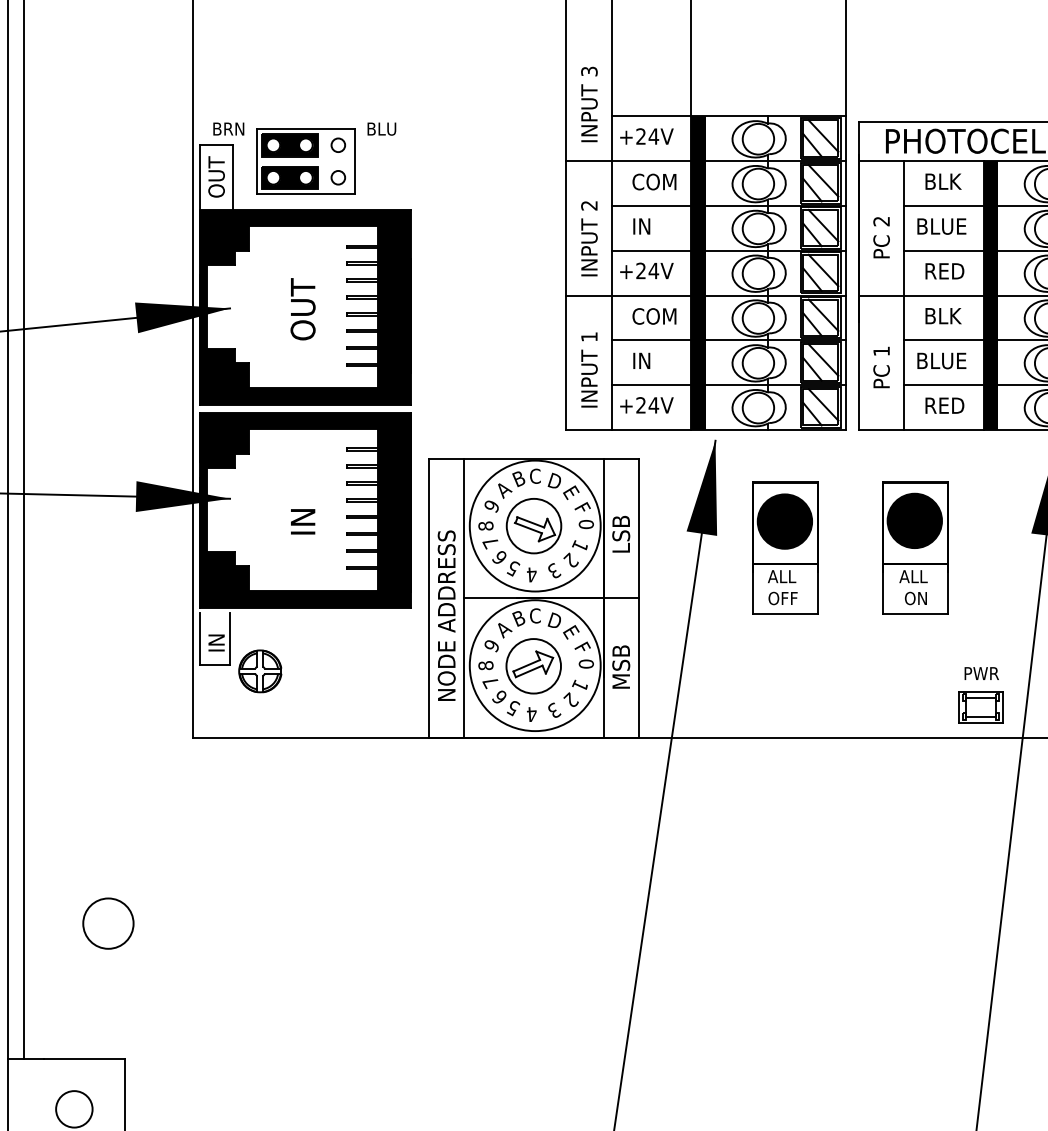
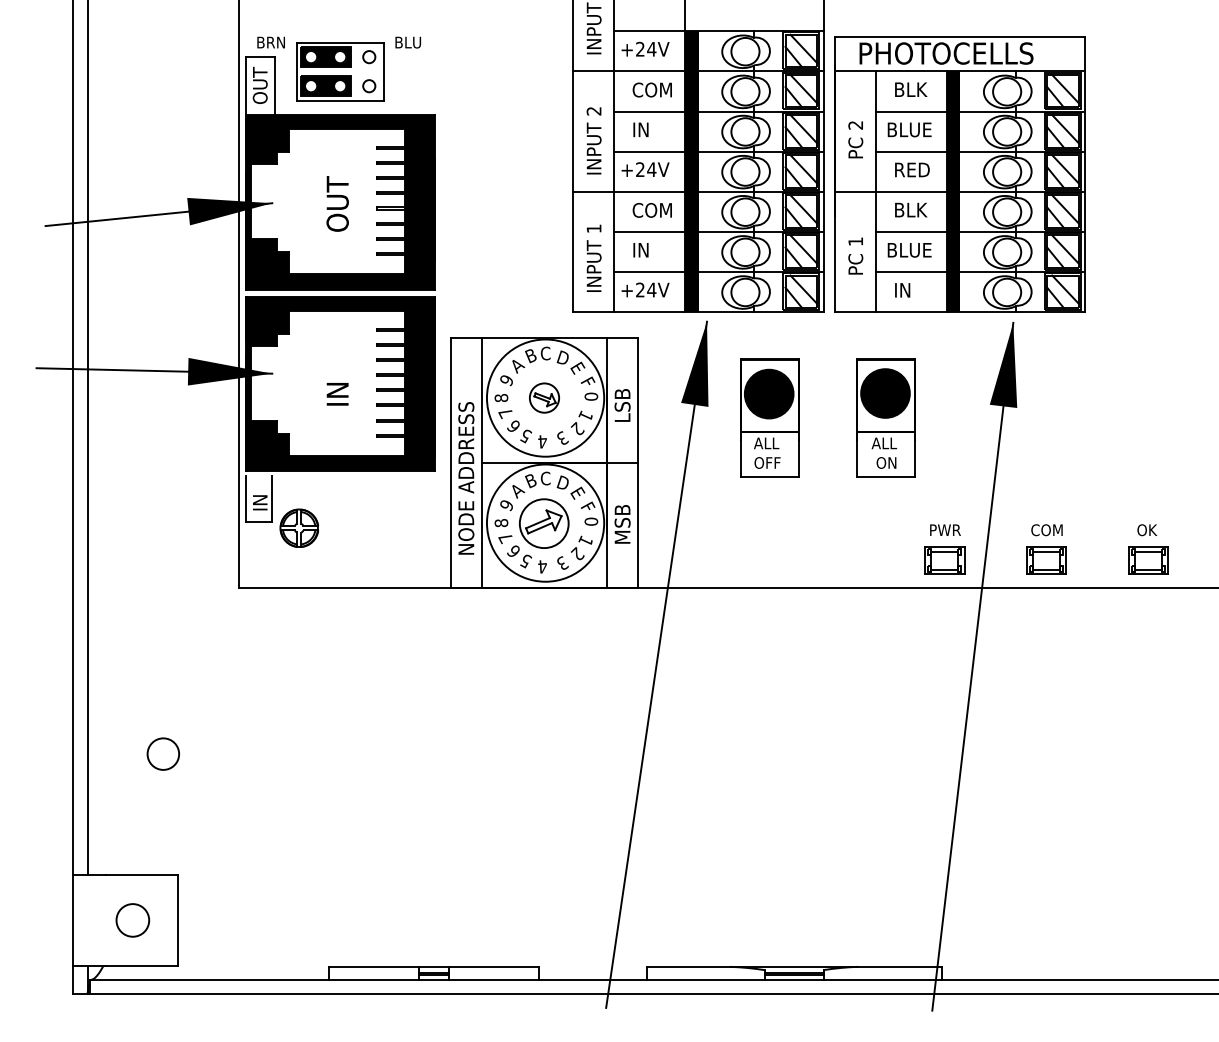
text: (944, 405) -> (912, 290), RED -> IN
part: (534, 525) -> (544, 397), size x0.6
circle: (107, 922) -> (162, 753), size x0.7

